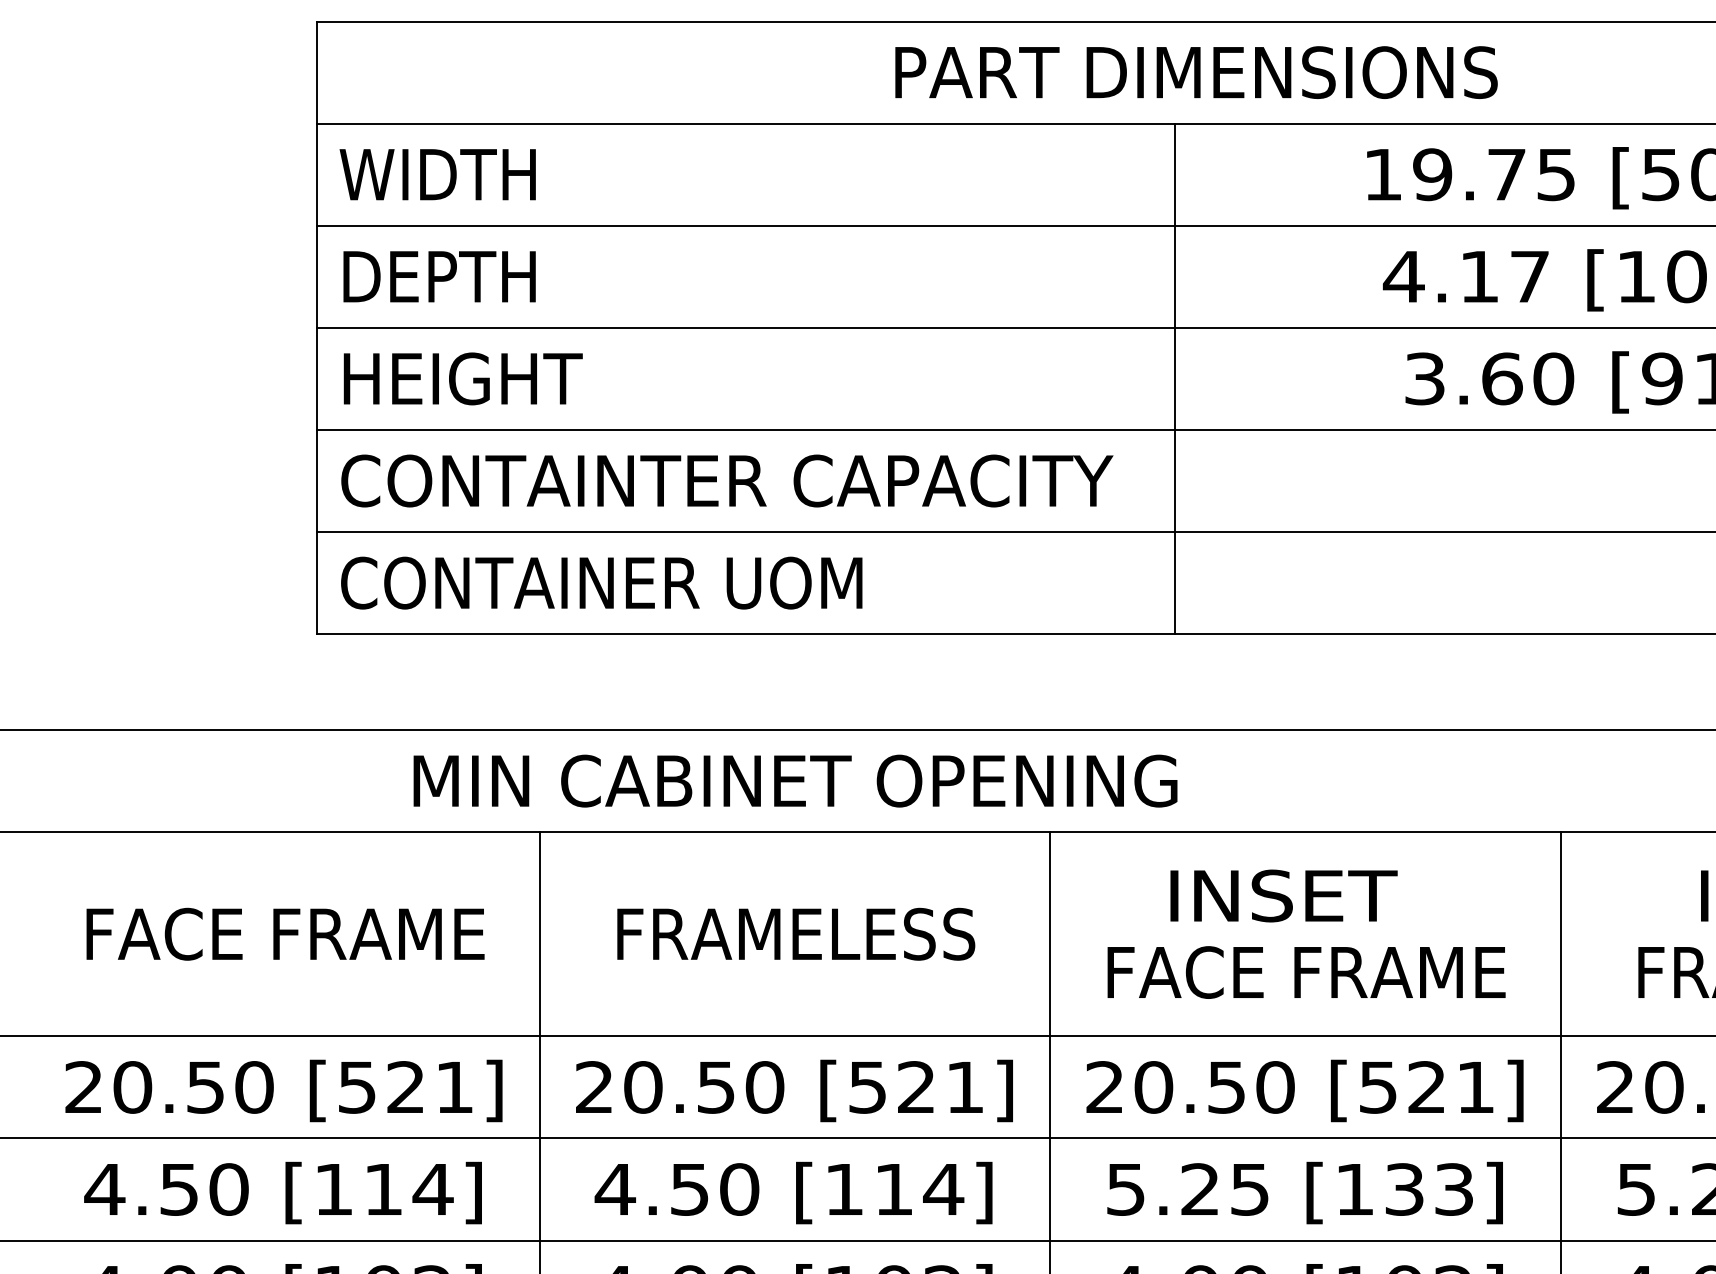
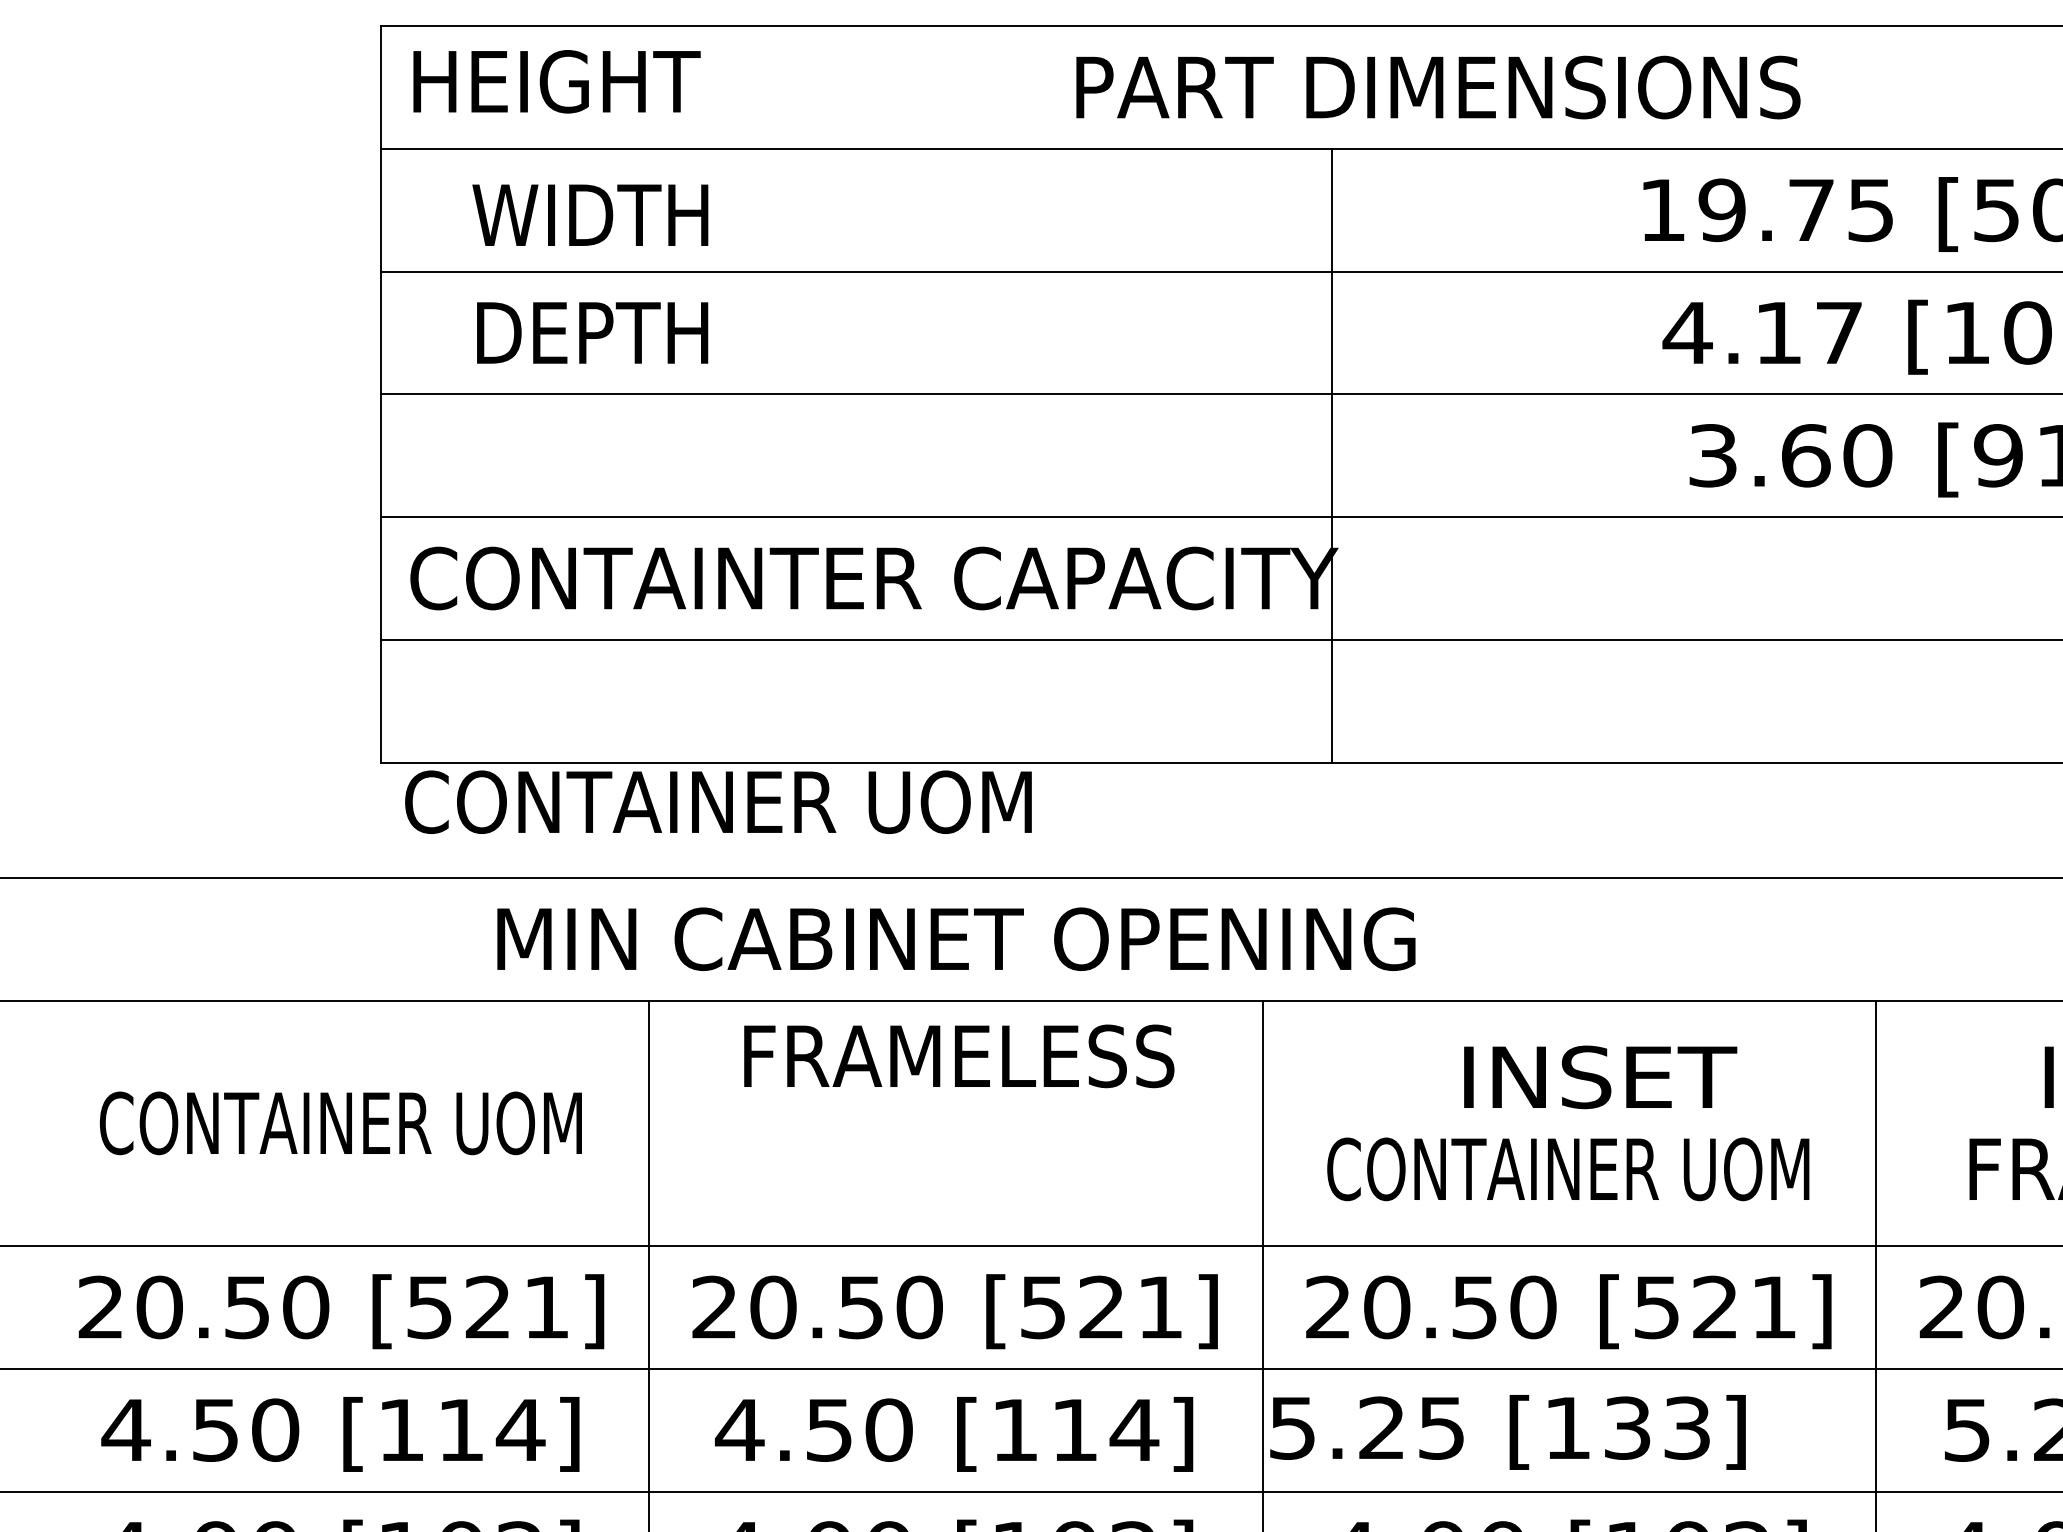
text: (437, 174) -> (590, 214), moved
text: (439, 276) -> (592, 332), moved
text: (462, 378) -> (556, 81), moved
line: (1174, 378) -> (1332, 455), moved
text: (601, 582) -> (718, 801), moved
text: (1283, 896) -> (1600, 1077), moved
text: (283, 934) -> (340, 1123), FACE FRAME -> CONTAINER UOM
text: (796, 934) -> (959, 1056), moved
text: (1304, 972) -> (1568, 1169), FACE FRAME -> CONTAINER UOM
text: (1304, 1193) -> (1507, 1432), moved

